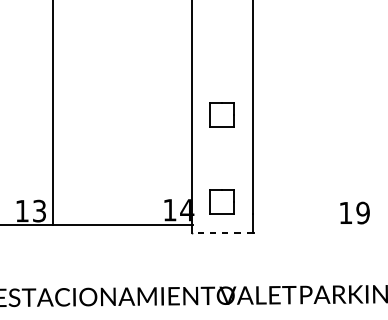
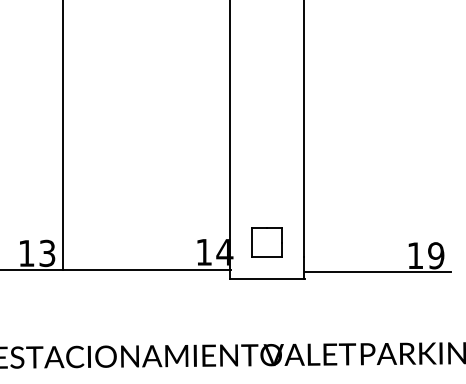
part: (221, 114) -> (266, 137), removed
line: (314, 226) -> (377, 272), added
line: (221, 232) -> (266, 279), dashed -> solid

